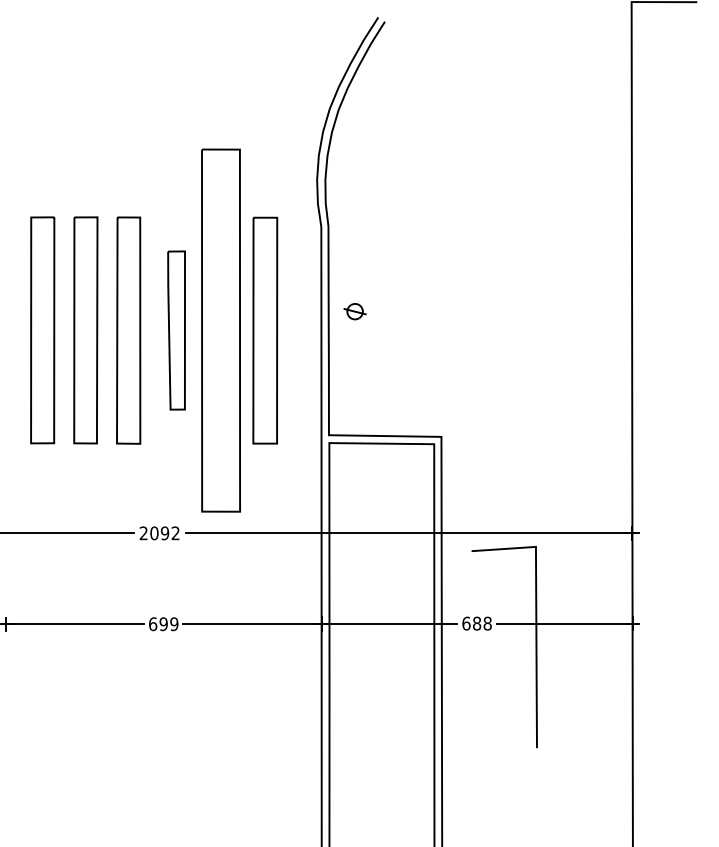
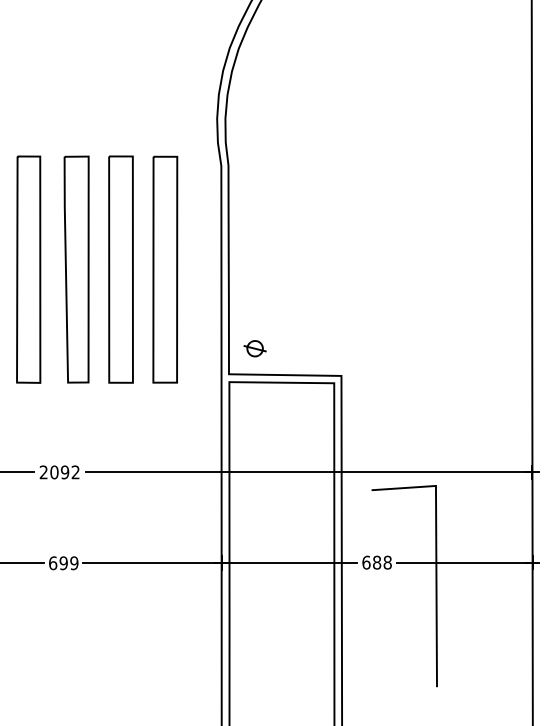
part: (354, 311) -> (254, 348), moved
part: (176, 330) -> (76, 269), size x1.43
part: (220, 330) -> (120, 269), size x0.62

